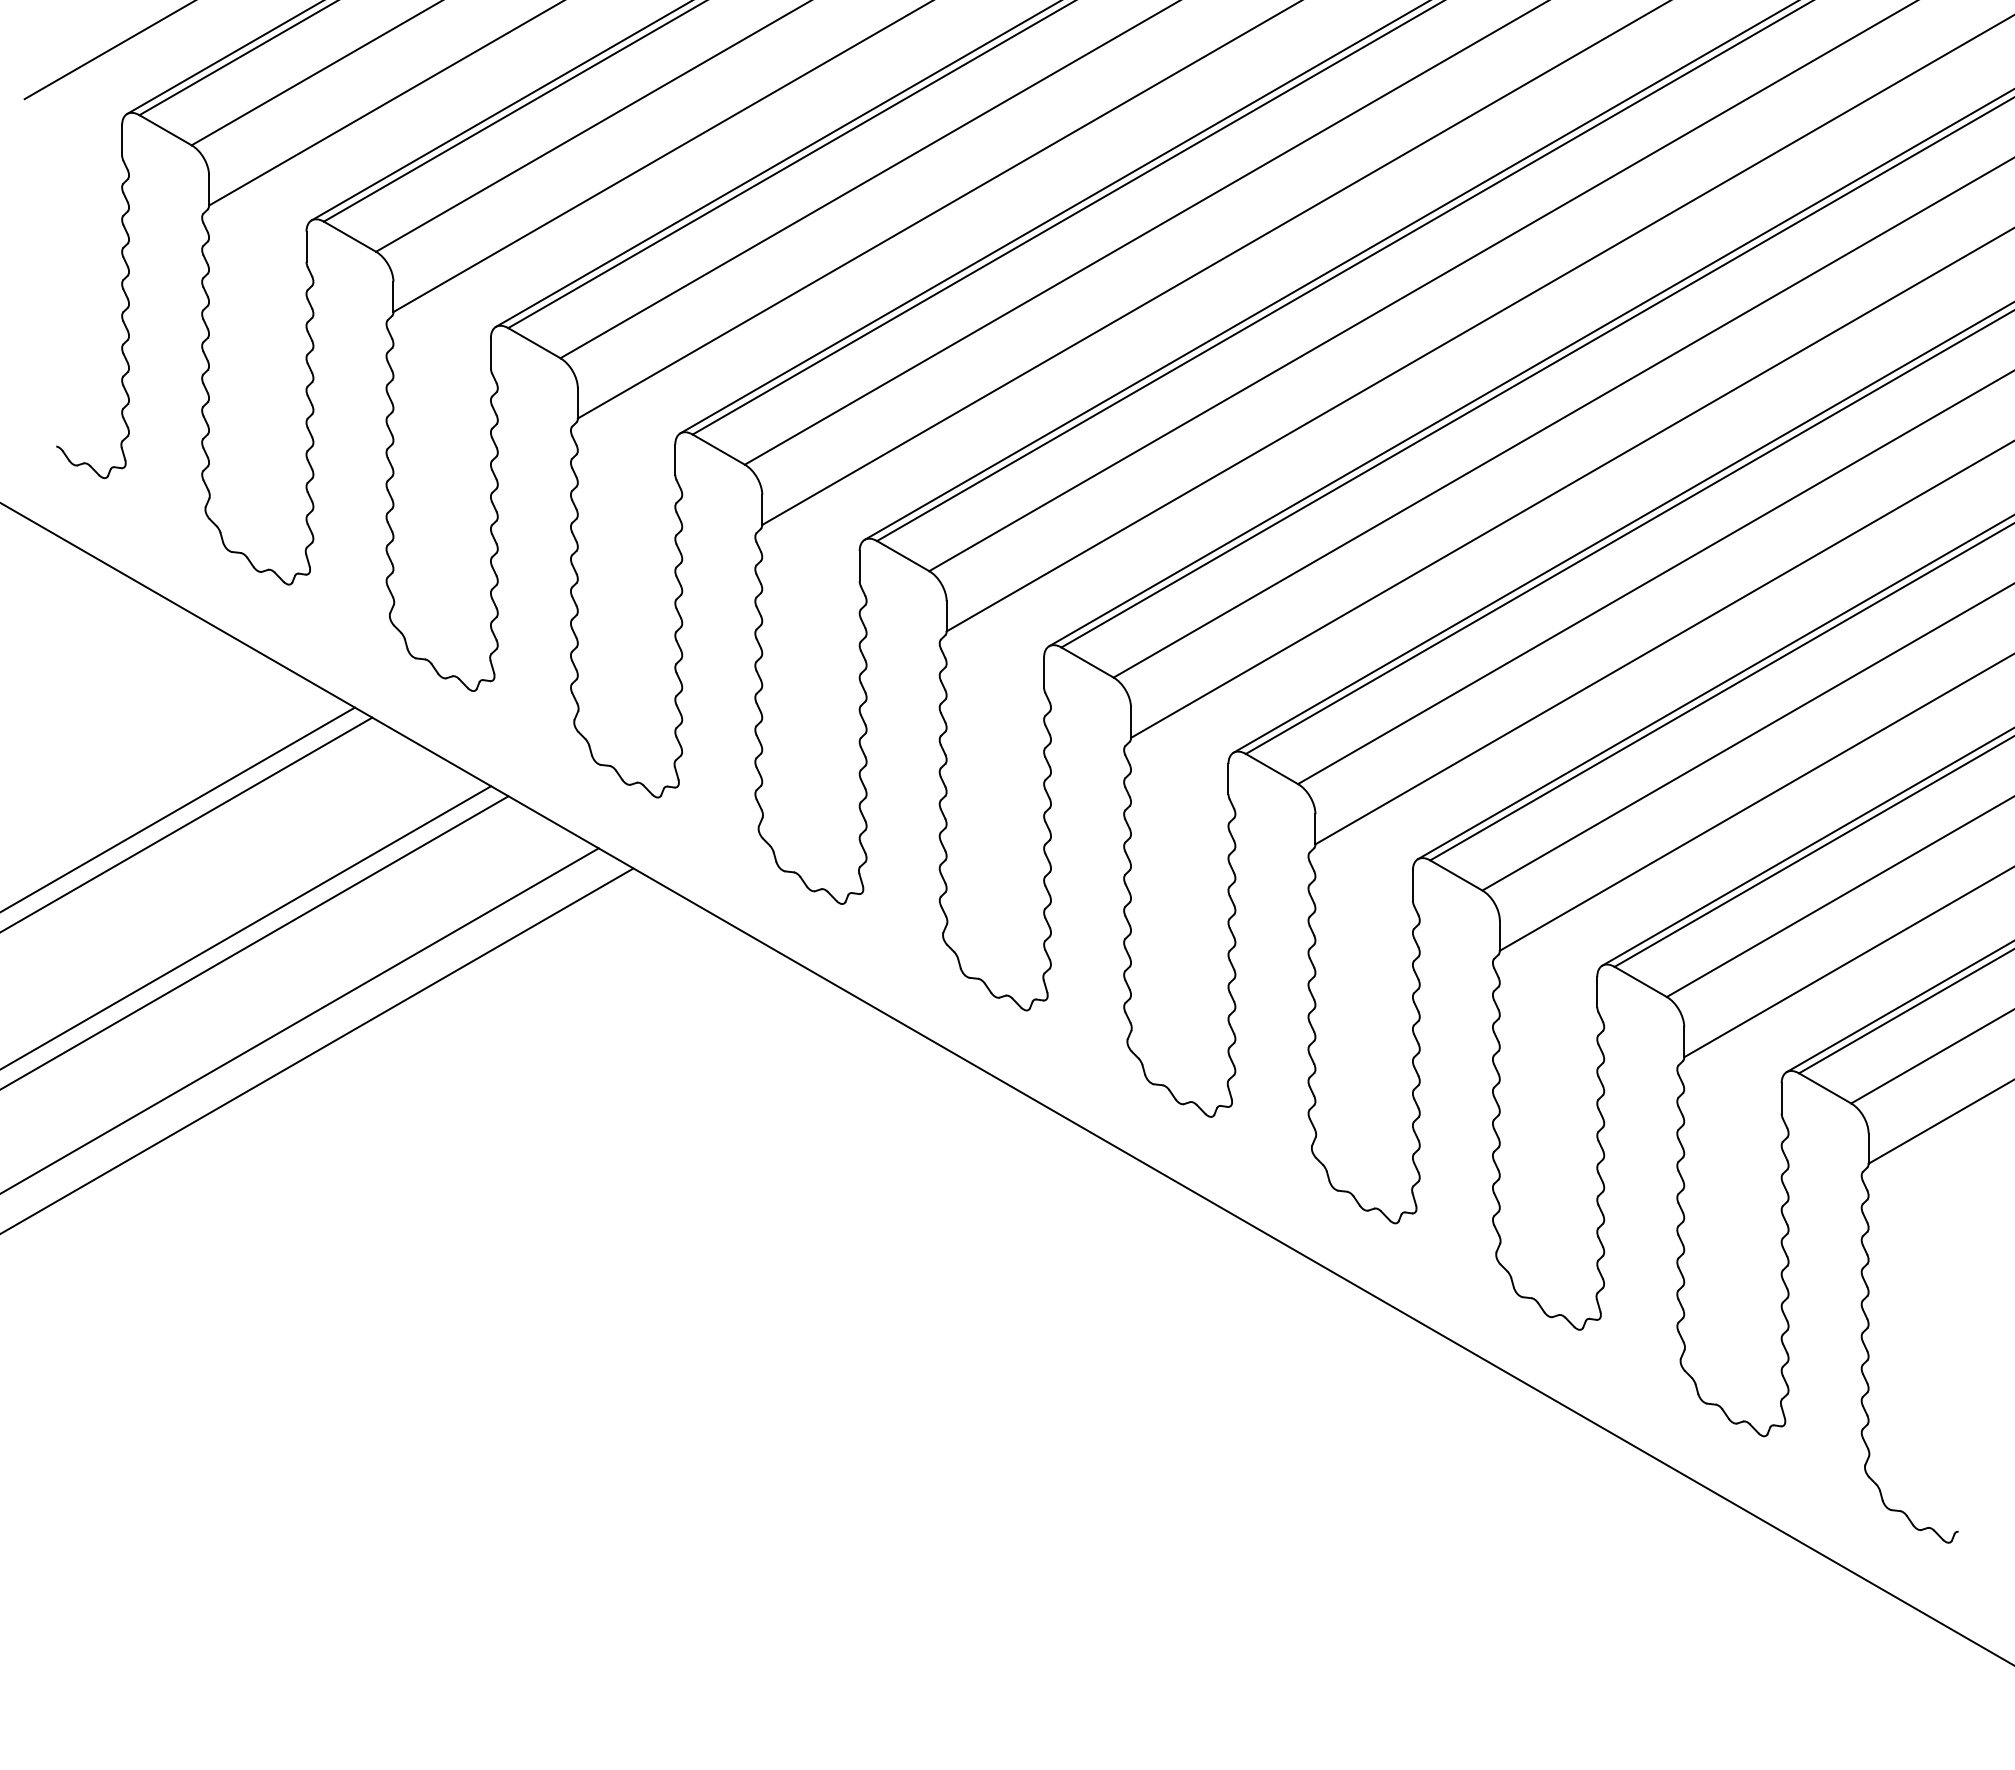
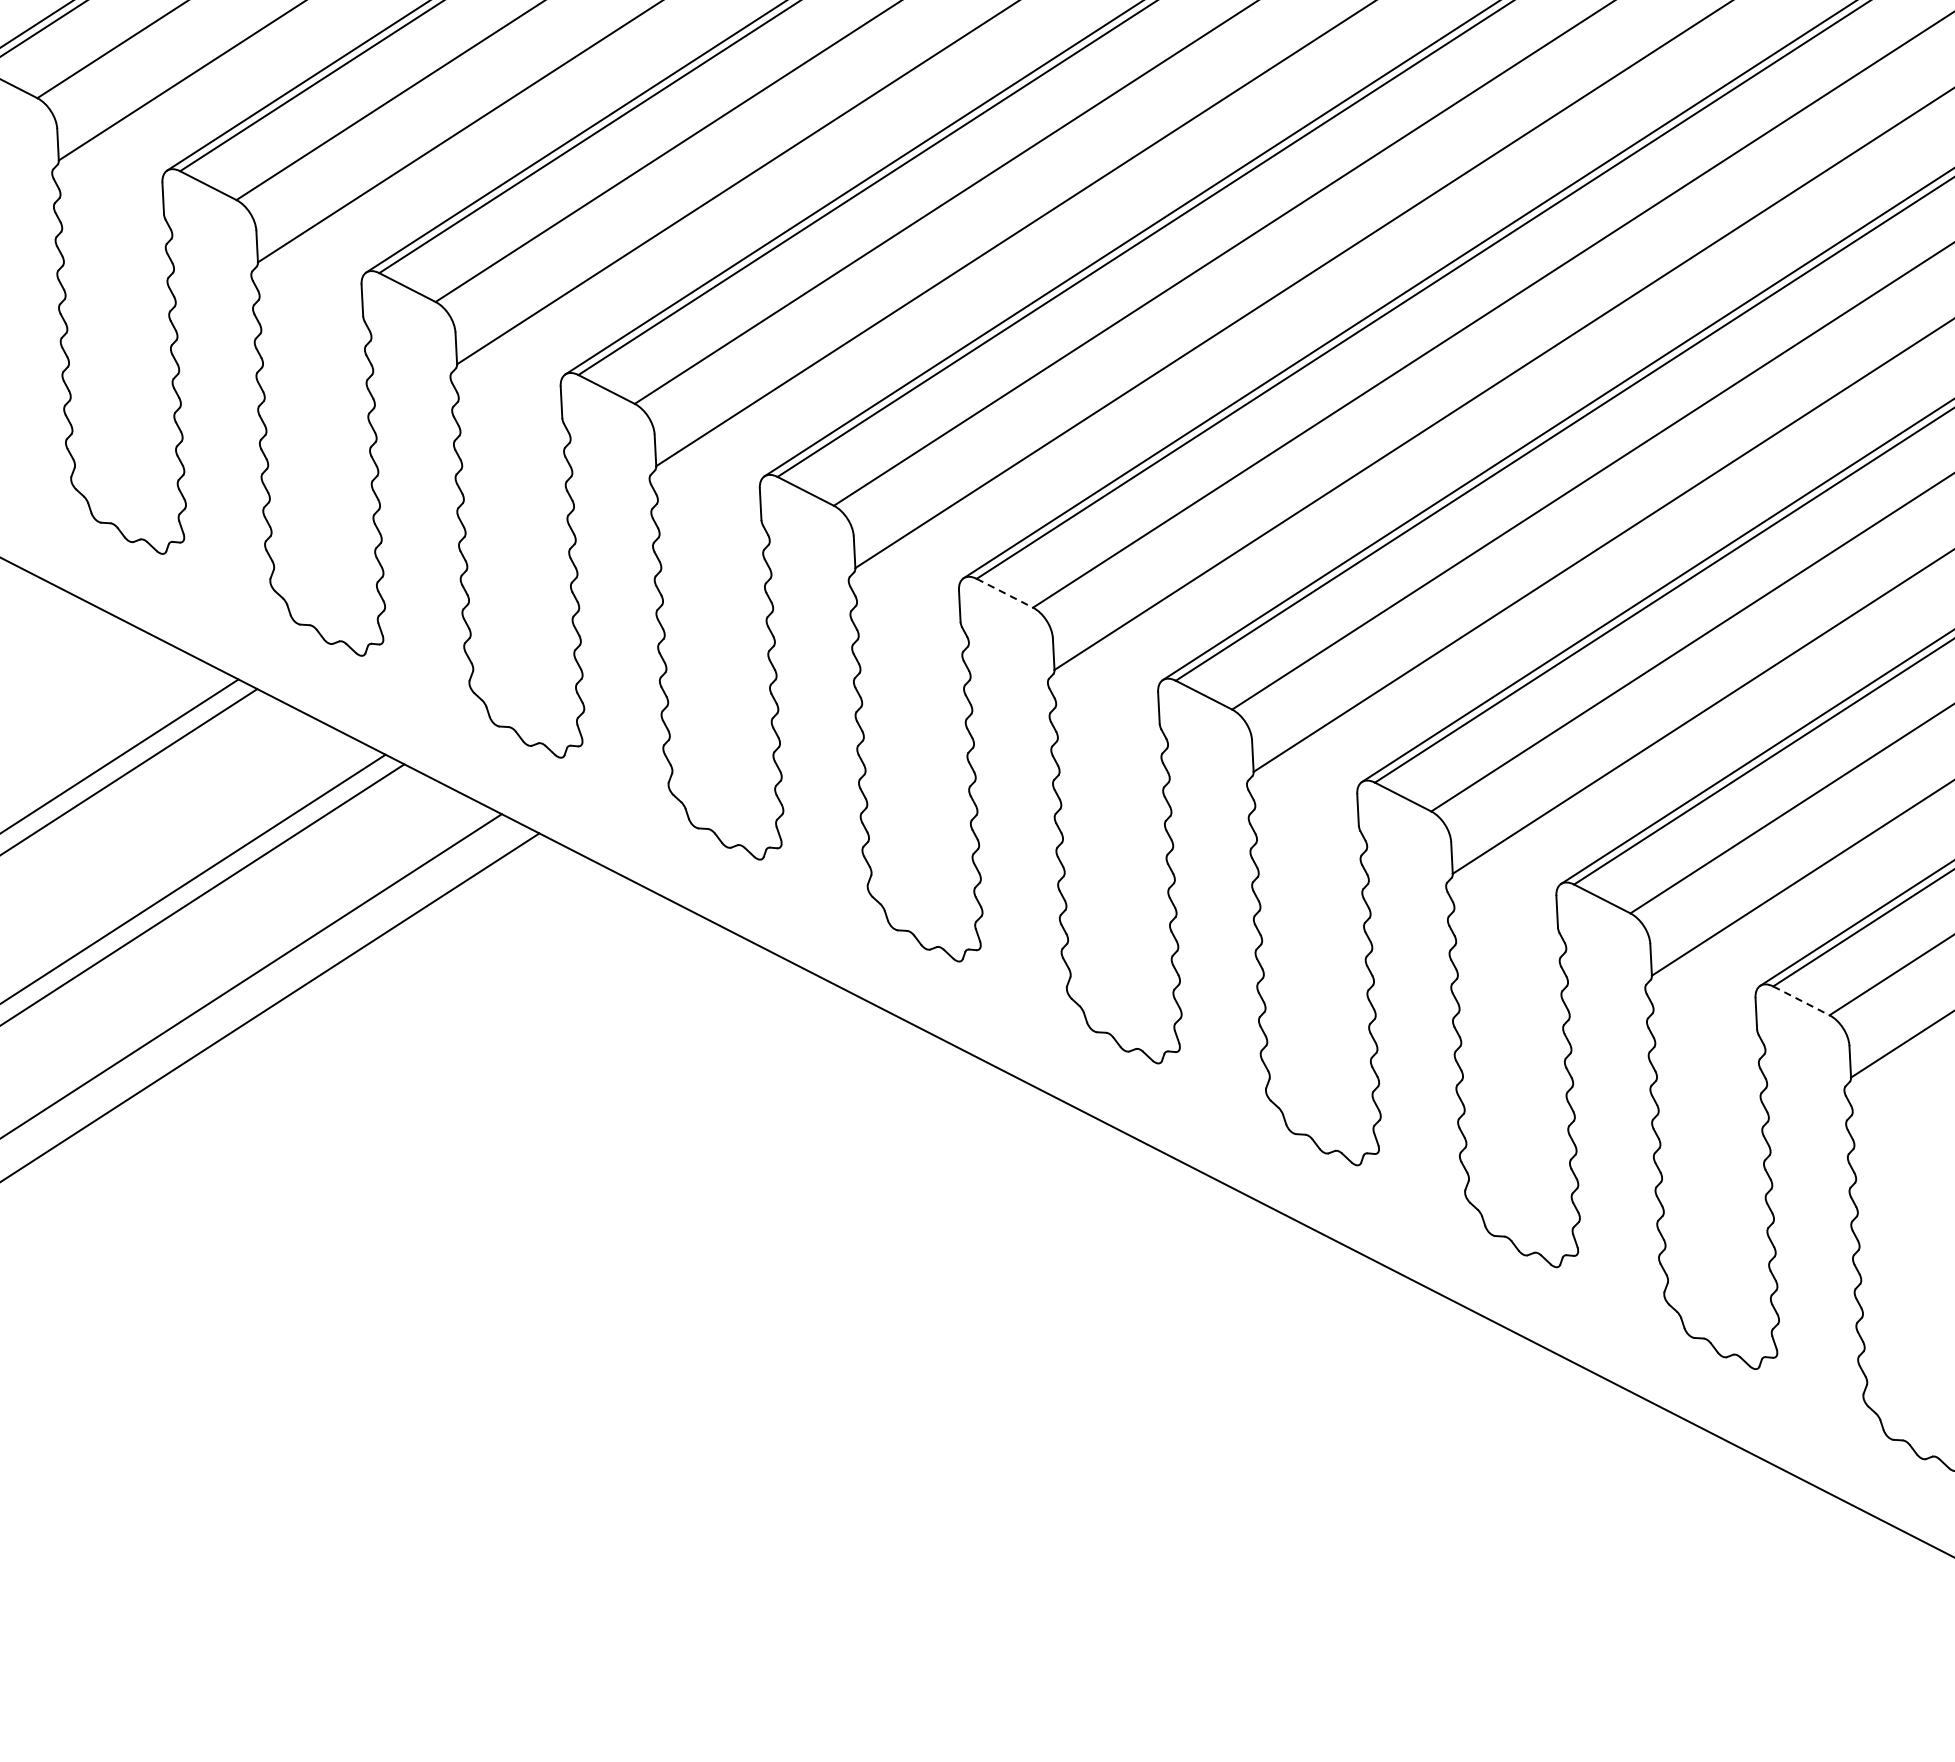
line: (1088, 662) -> (1005, 593), solid -> dashed
line: (1825, 1088) -> (1801, 1000), solid -> dashed

